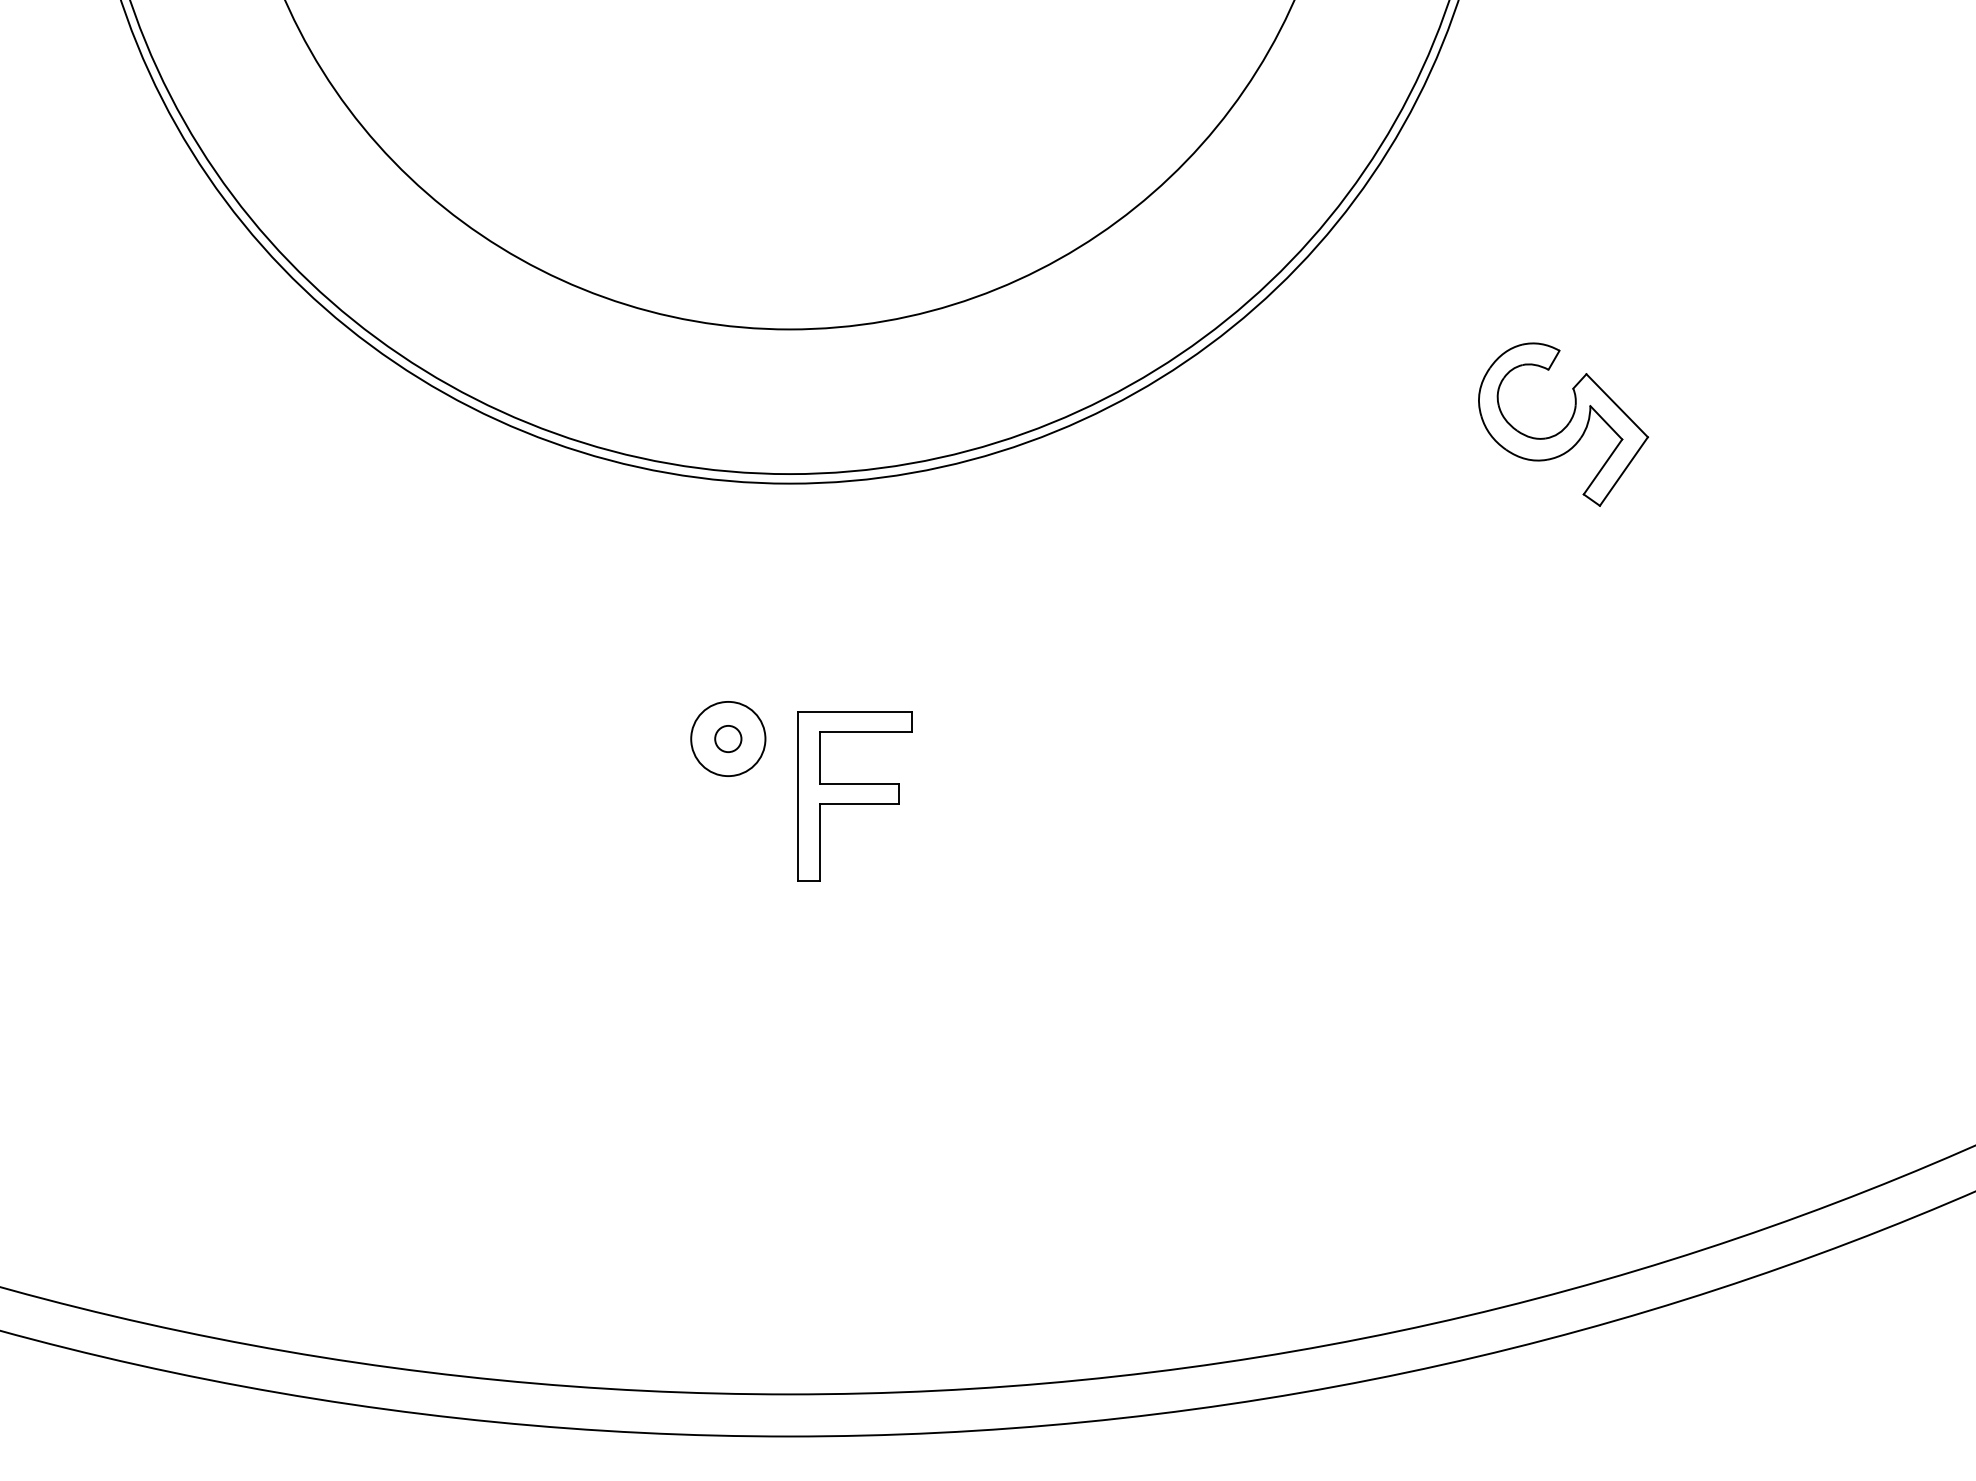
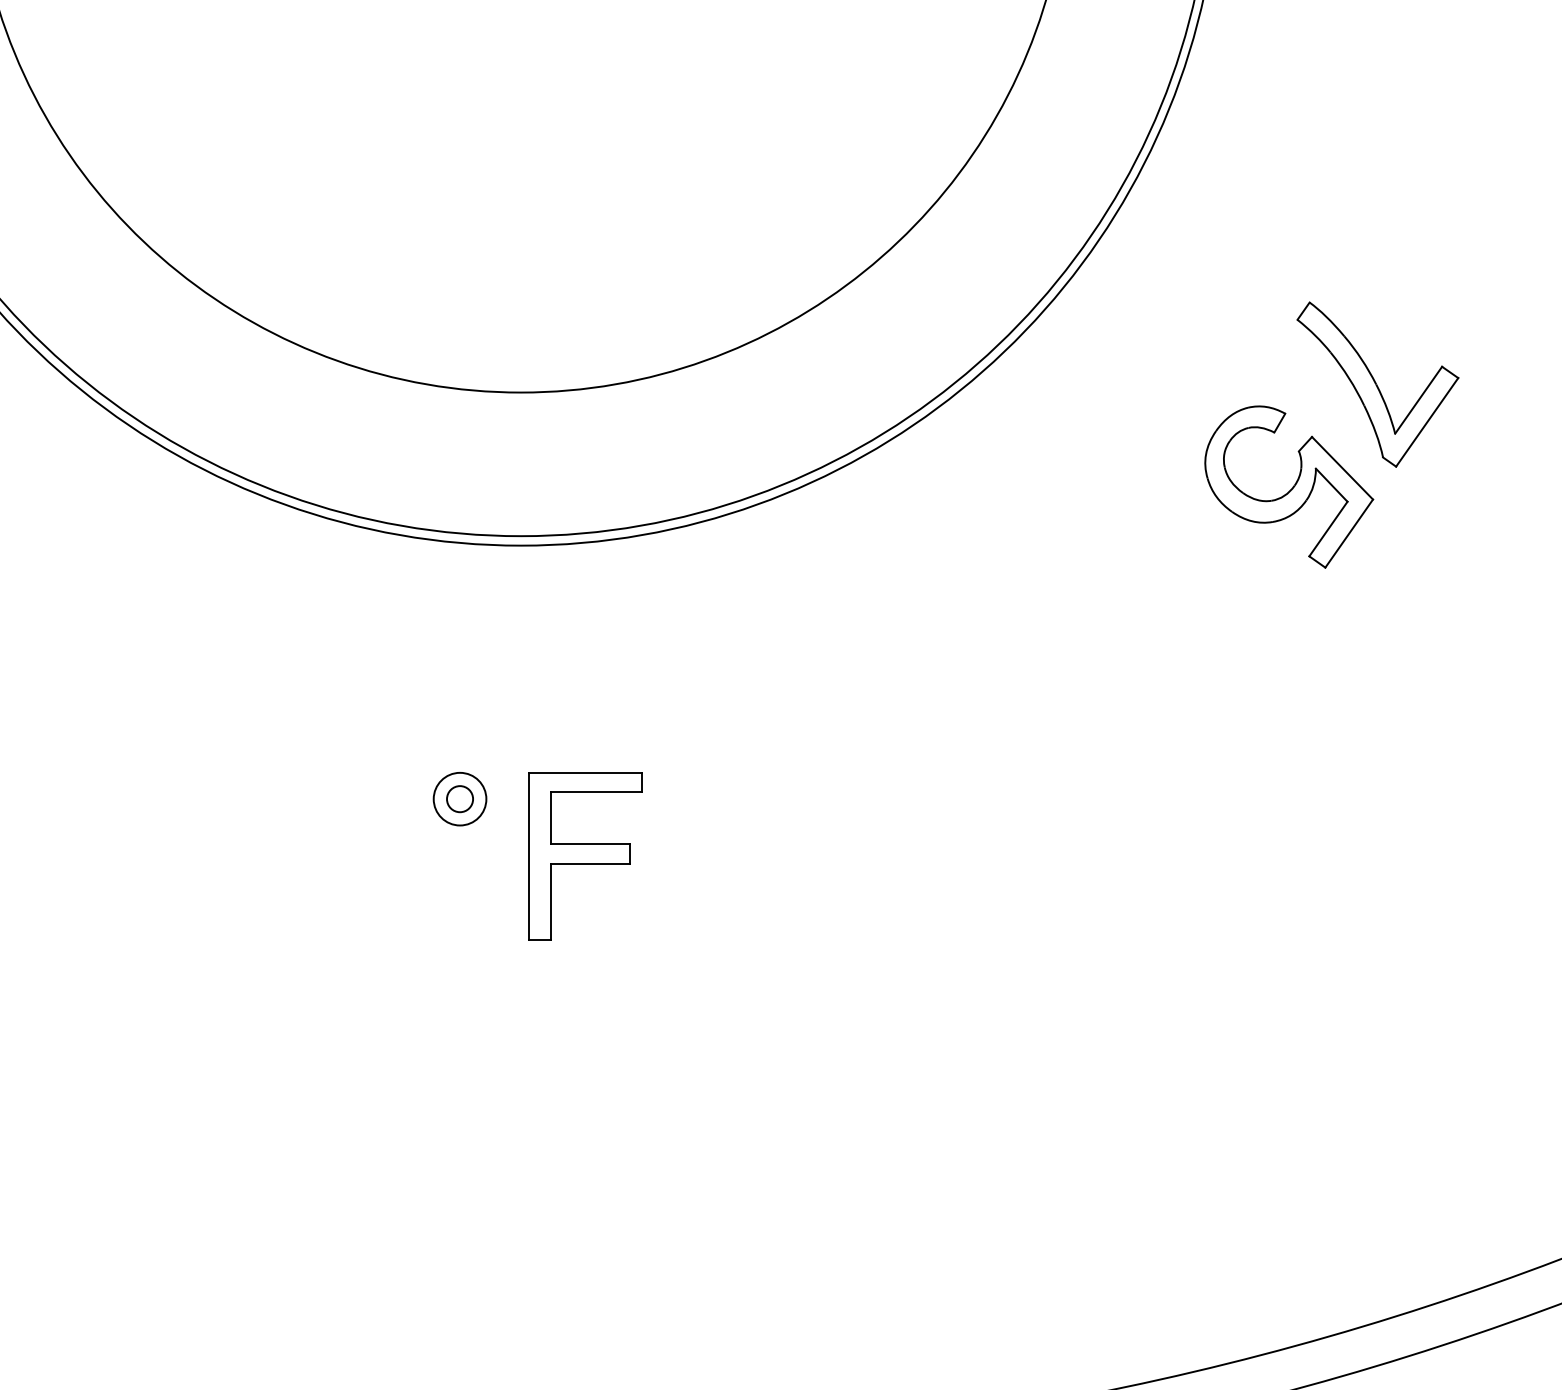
part: (1652, 321) -> (1377, 384), added
circle: (727, 738) -> (459, 798), size x0.71

